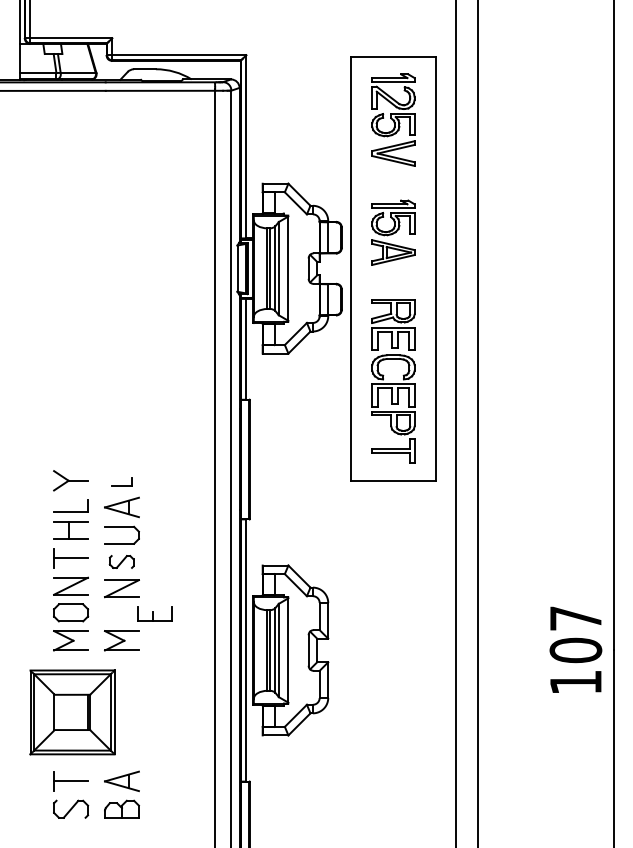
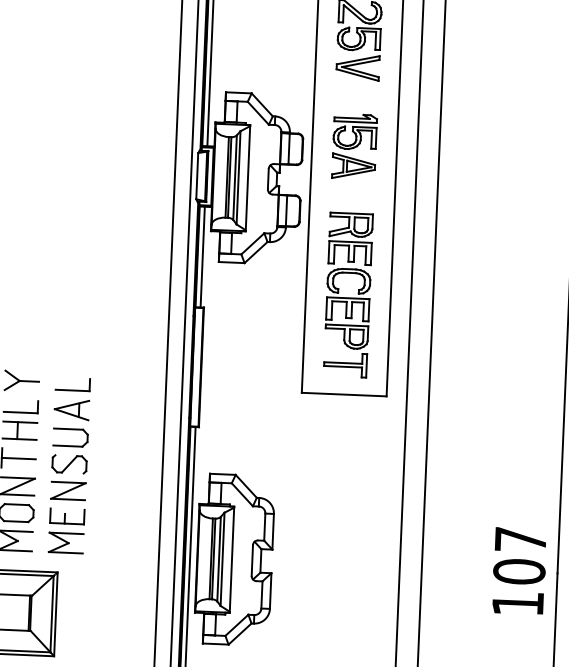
part: (121, 481) -> (72, 383), size x1.67
part: (121, 561) -> (69, 463), size x1.43
part: (154, 613) -> (66, 515), moved

